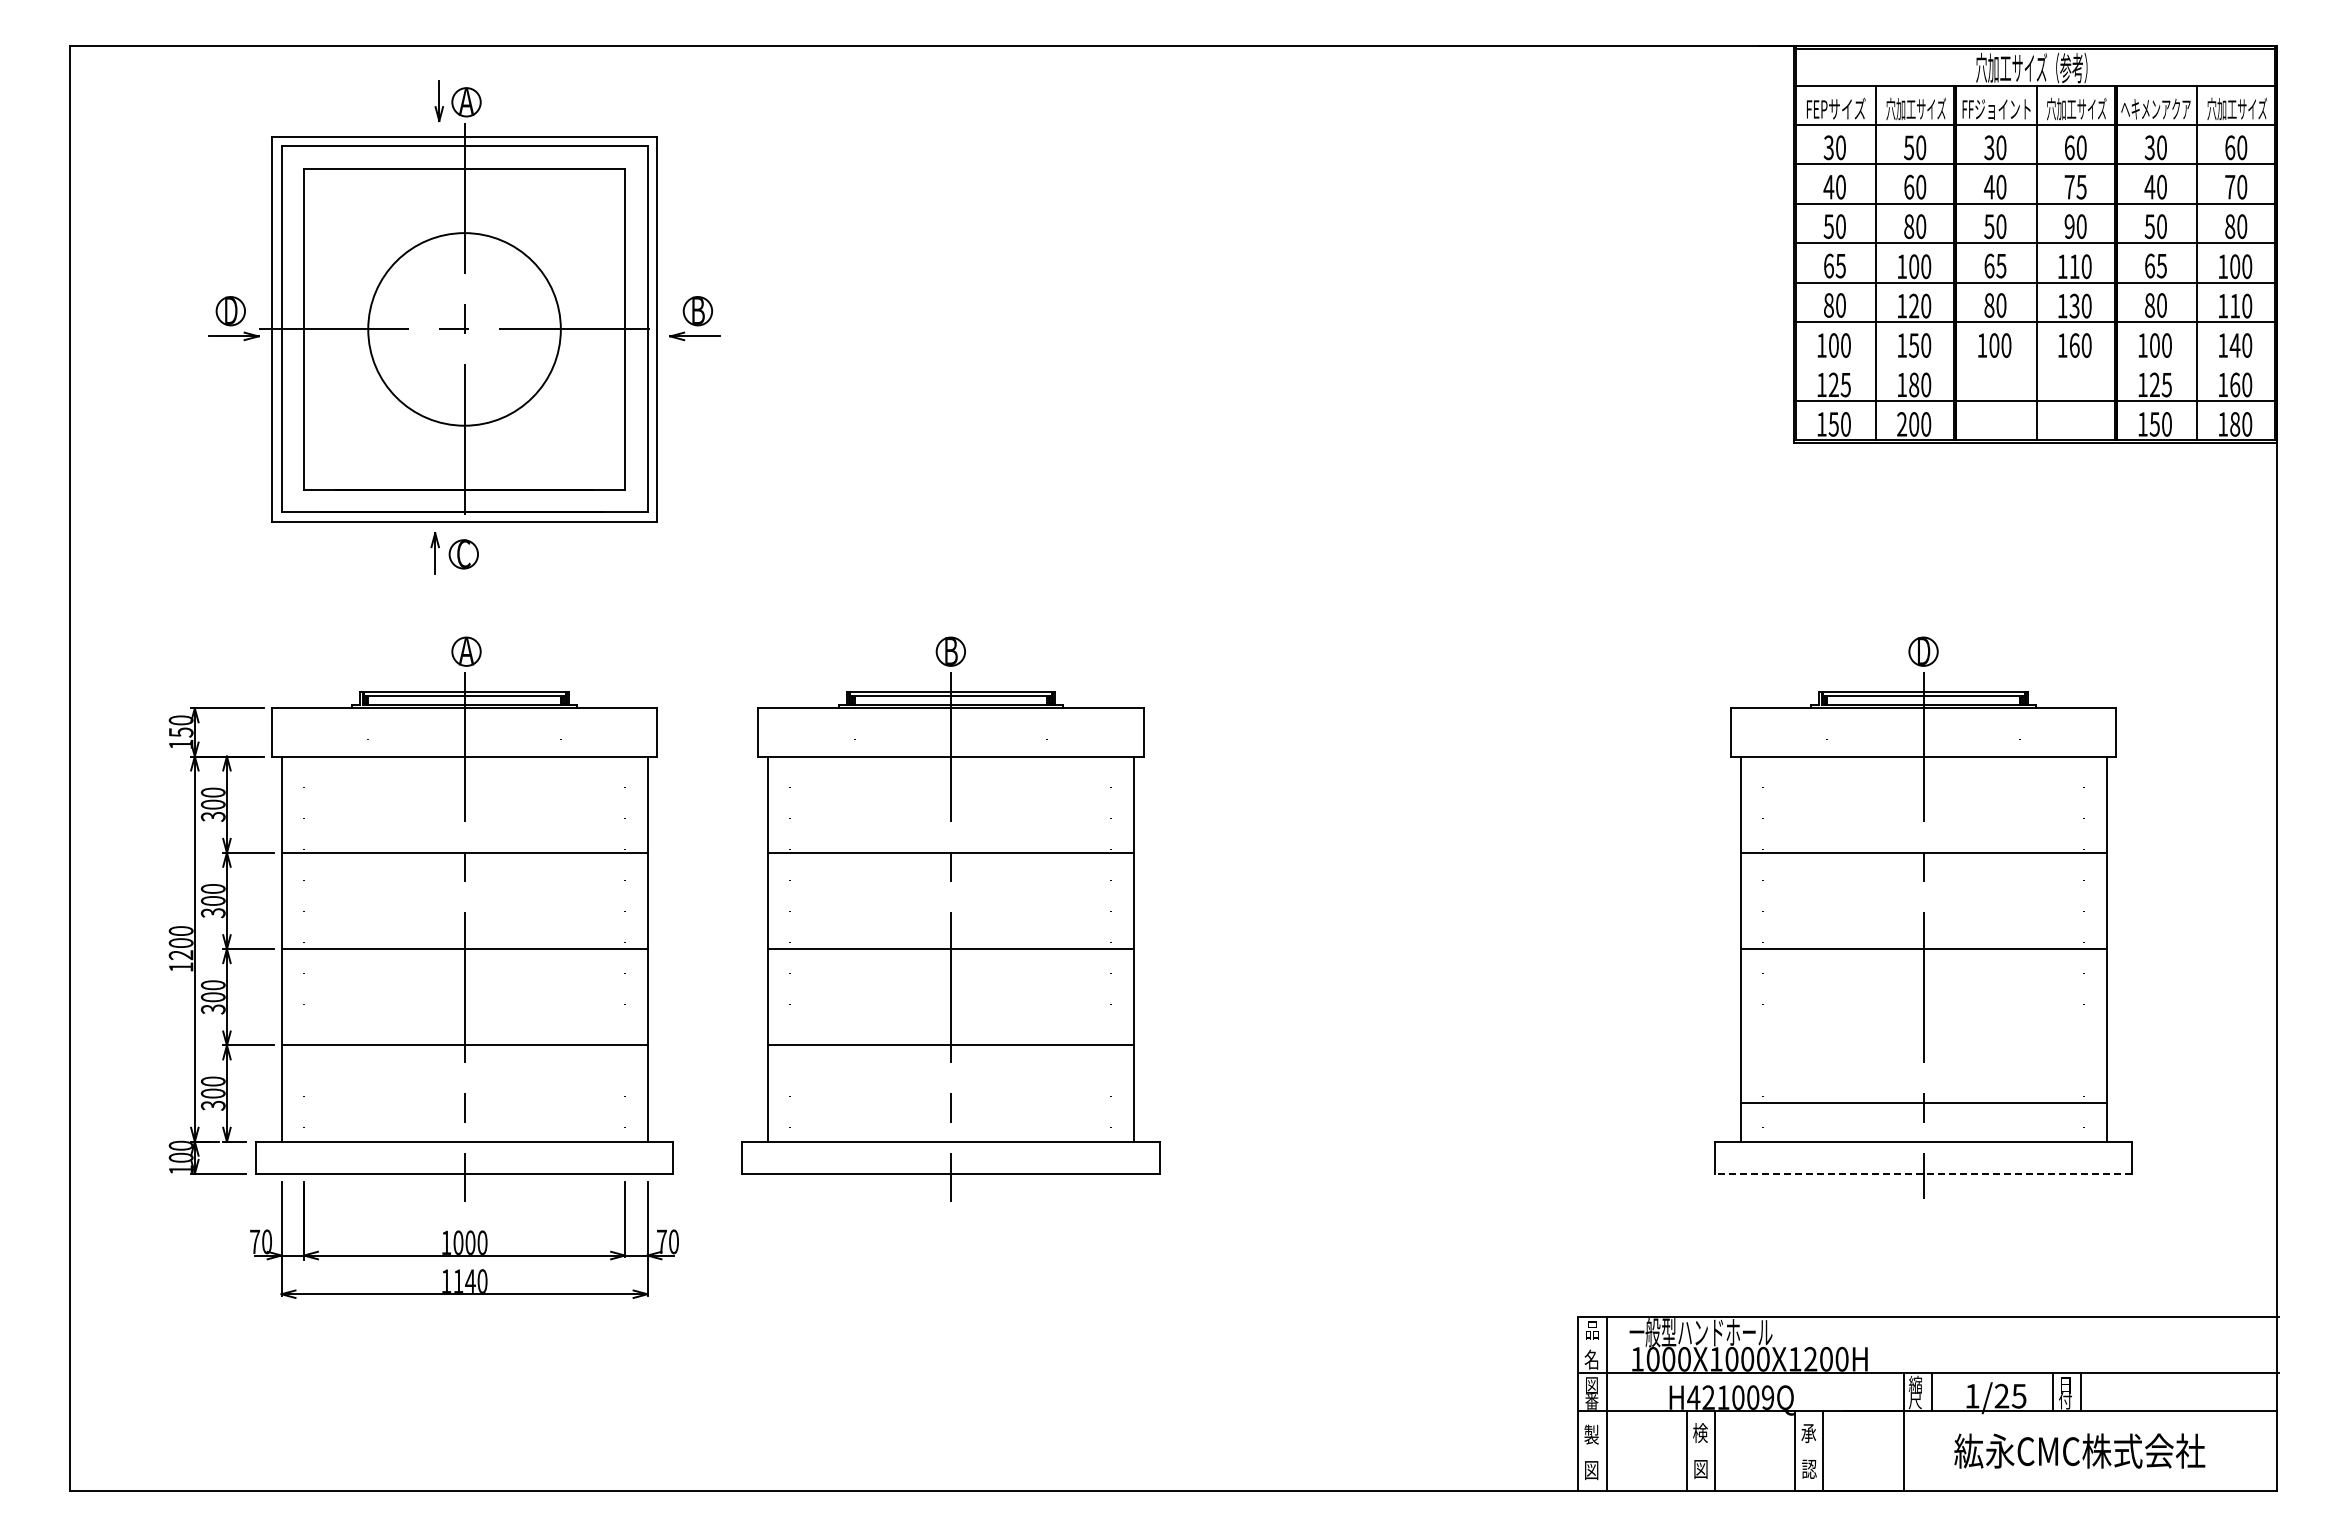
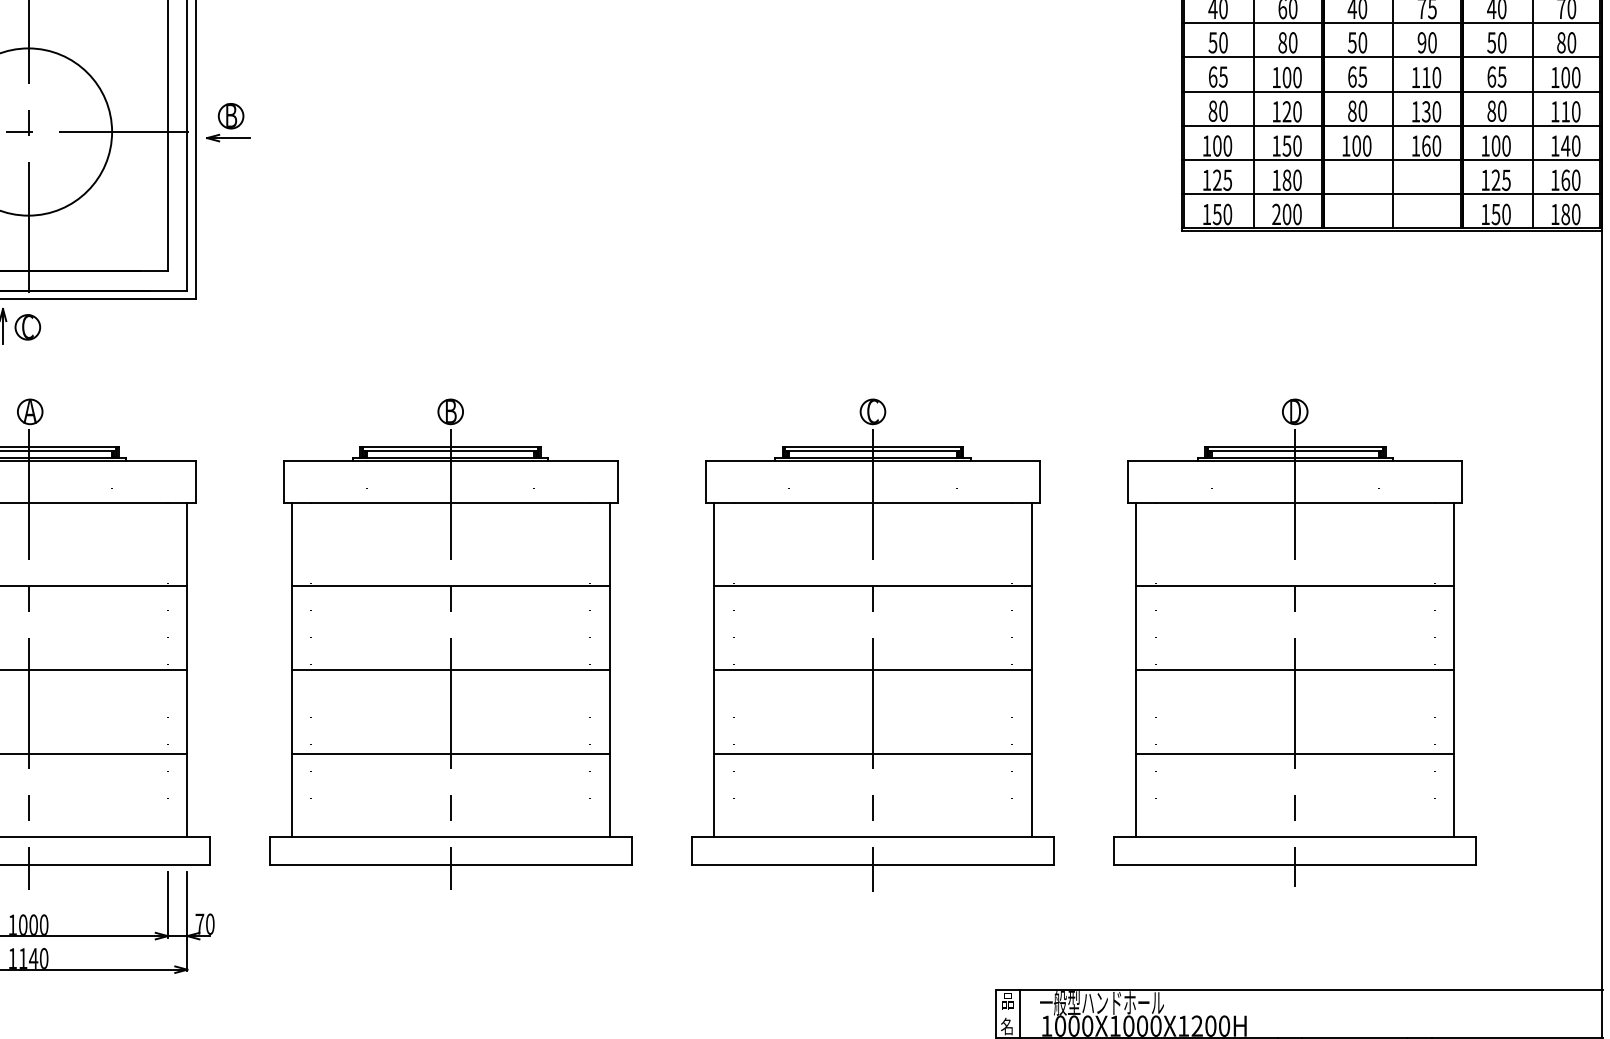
line: (2035, 361) -> (1392, 159), added
part: (1437, 919) -> (873, 644), added
line: (1923, 1103) -> (1295, 753), moved
line: (1923, 1173) -> (1295, 864), dashed -> solid

